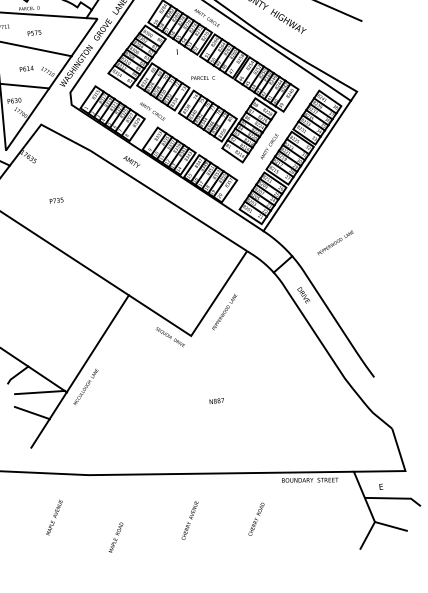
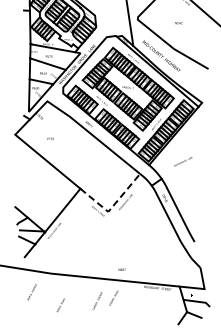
text: (335, 242) -> (183, 161), moved
line: (198, 326) -> (112, 207), solid -> dashed
text: (215, 400) -> (121, 269), moved
text: (255, 517) -> (113, 297), moved

